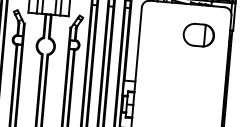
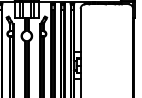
part: (197, 34) -> (114, 21), removed

